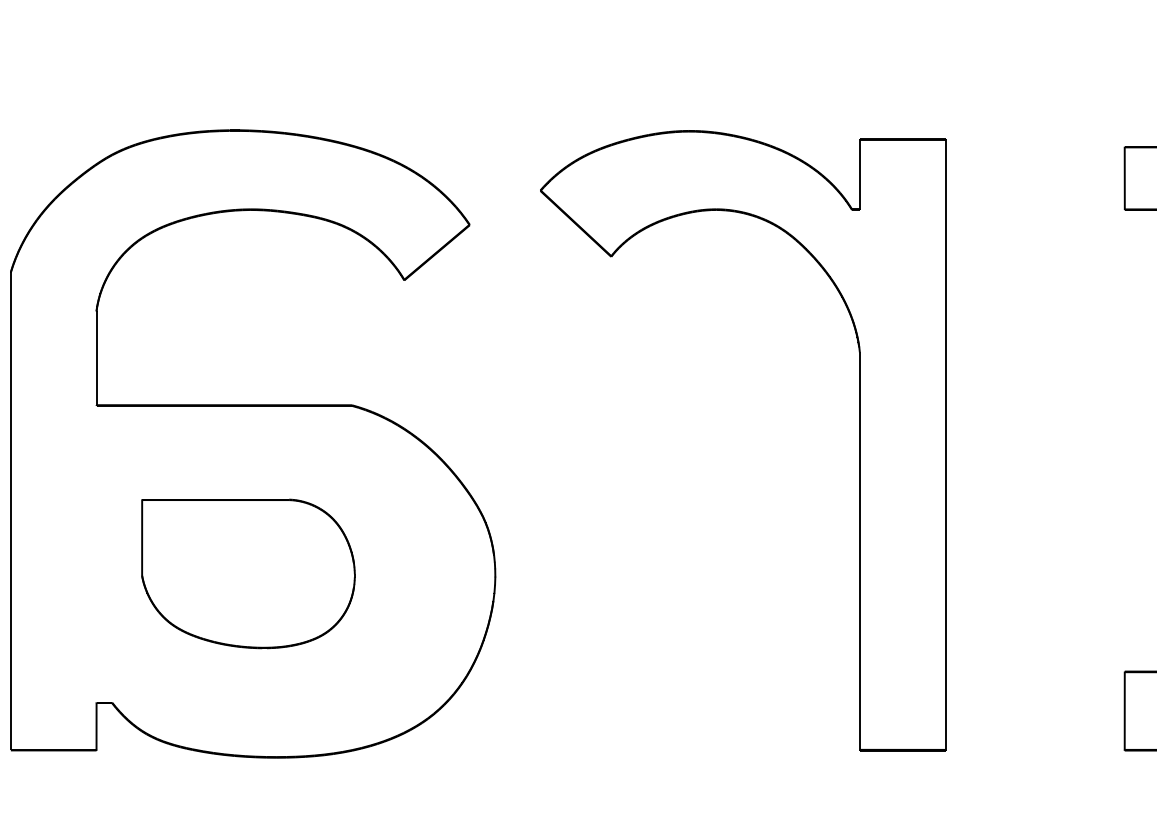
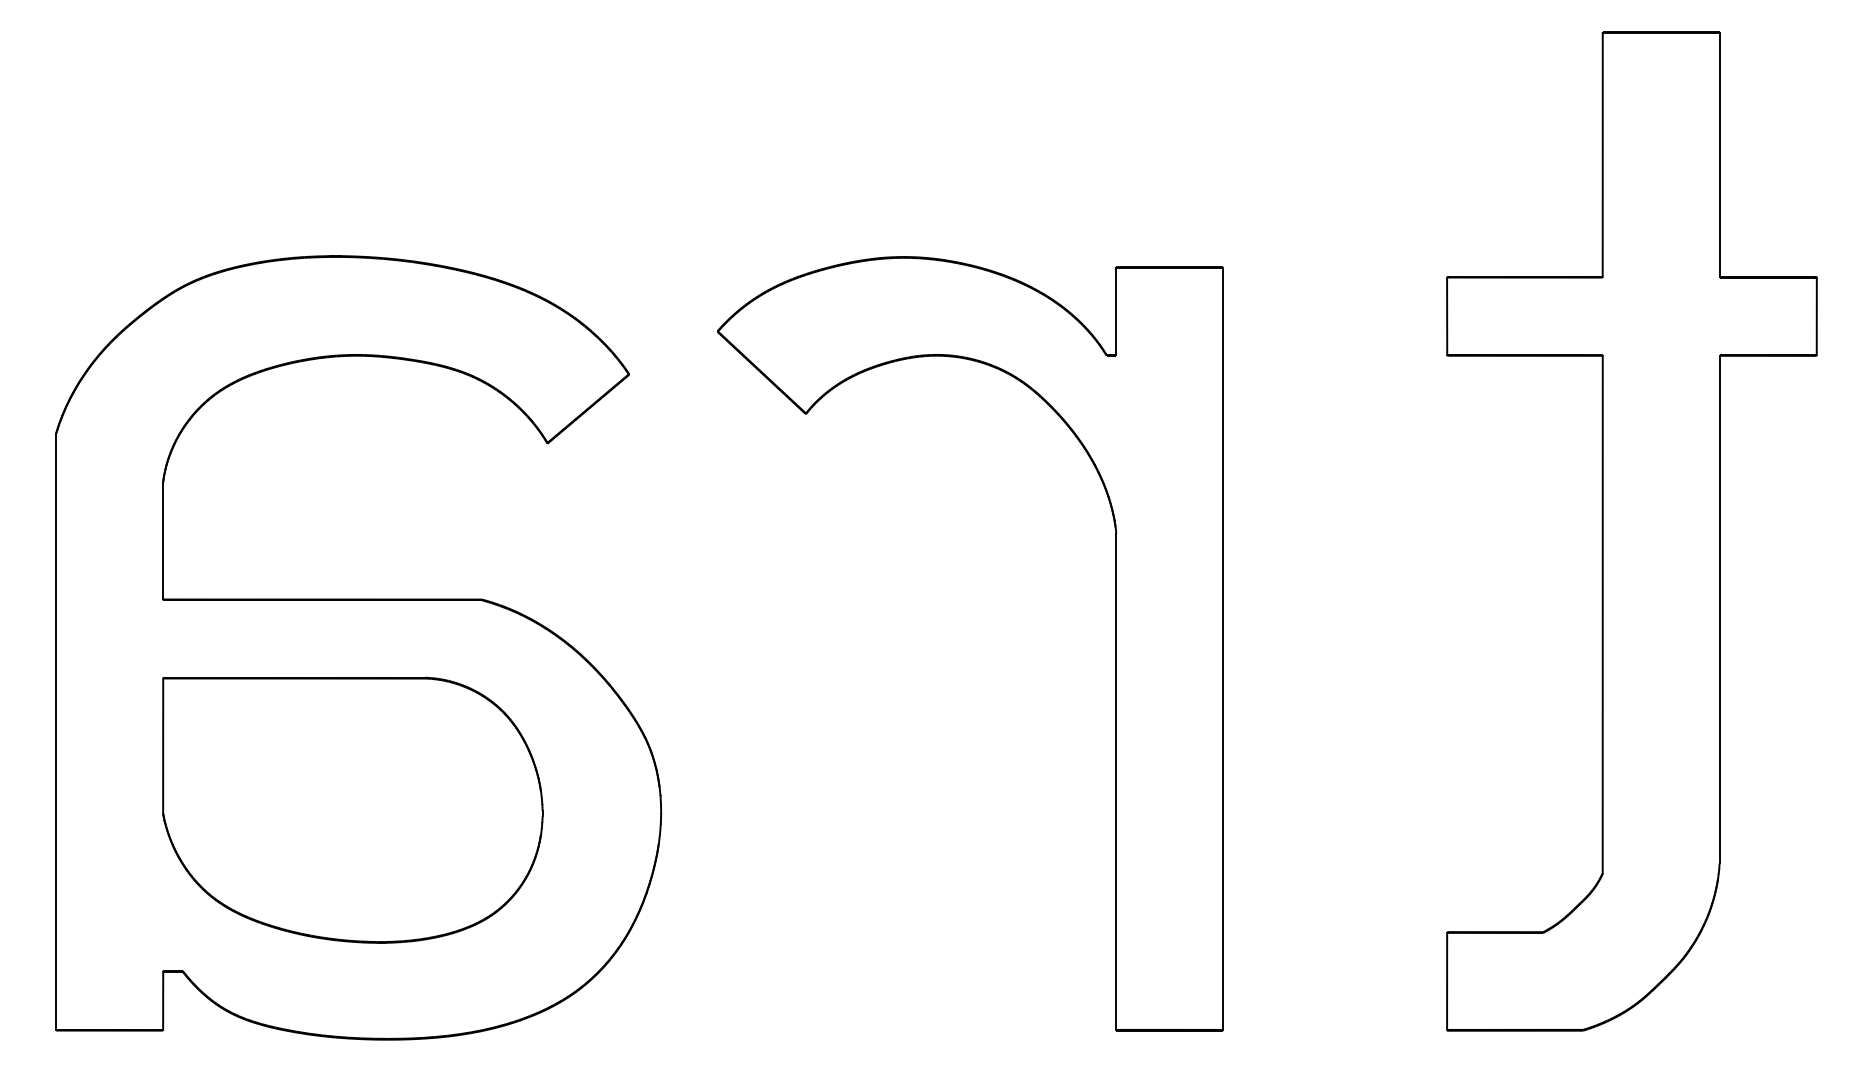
part: (248, 573) -> (352, 809), size x1.43

